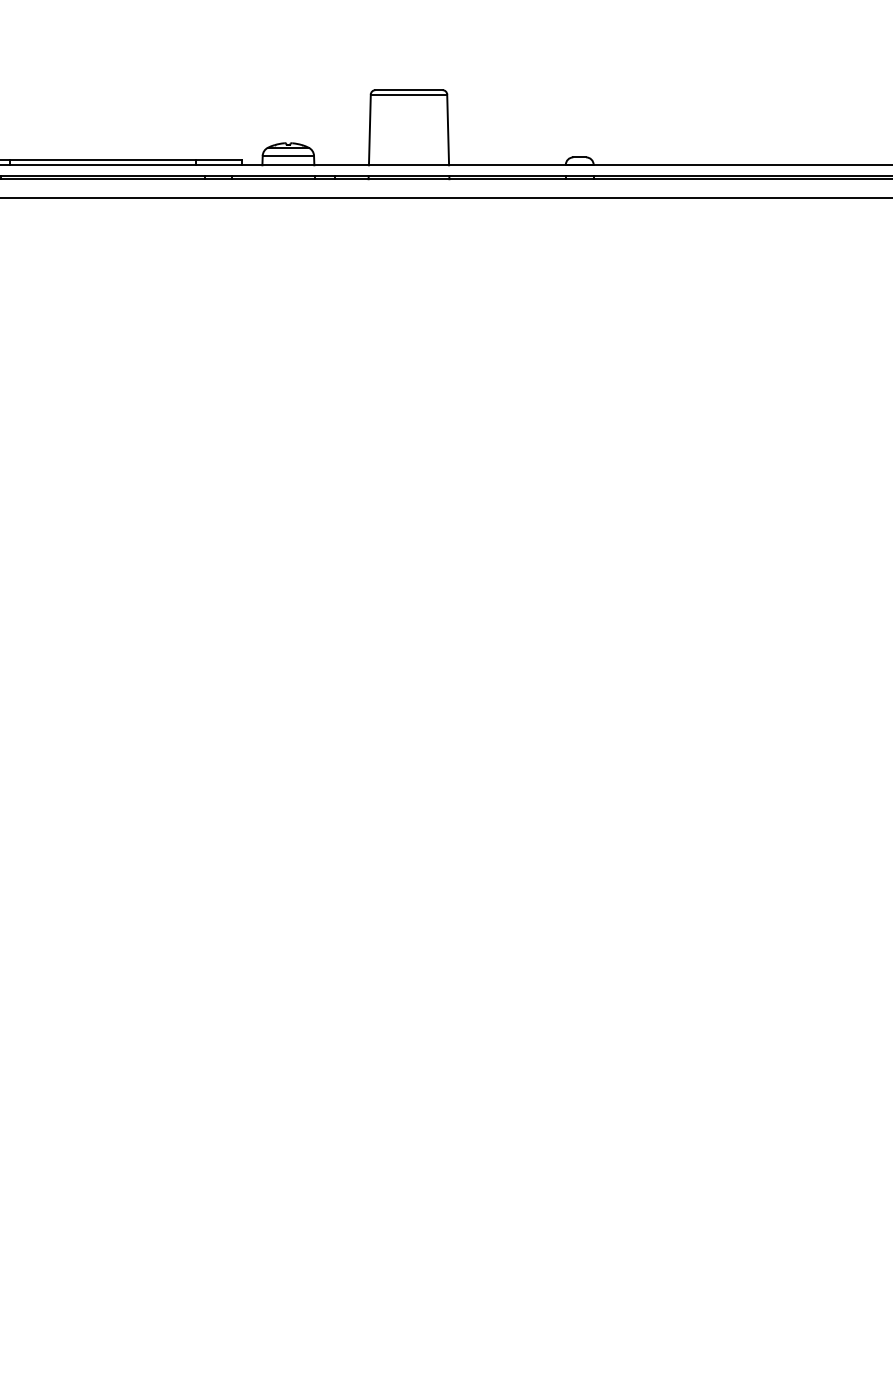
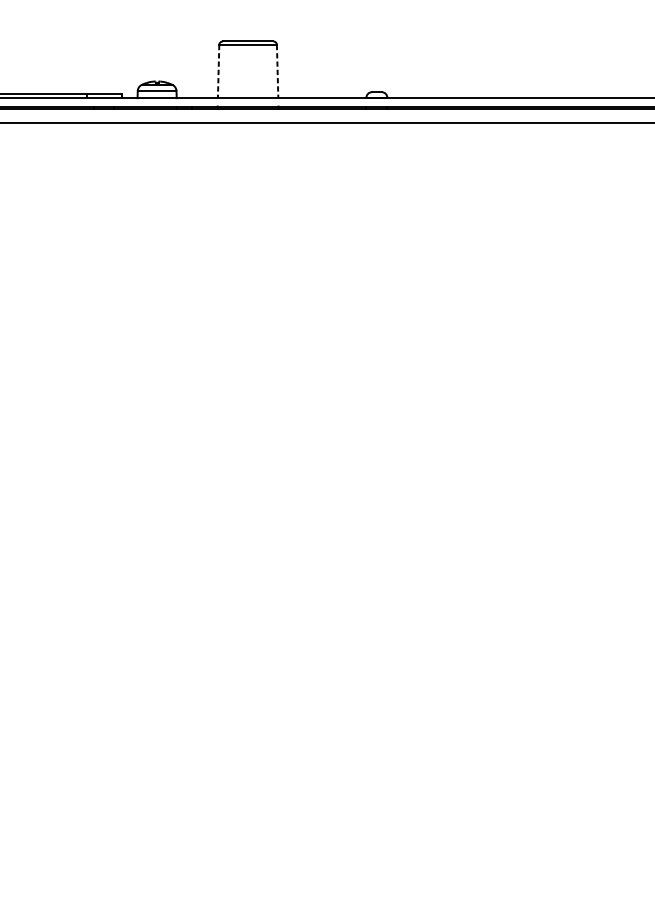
line: (369, 130) -> (218, 71), solid -> dashed
line: (448, 130) -> (277, 71), solid -> dashed

